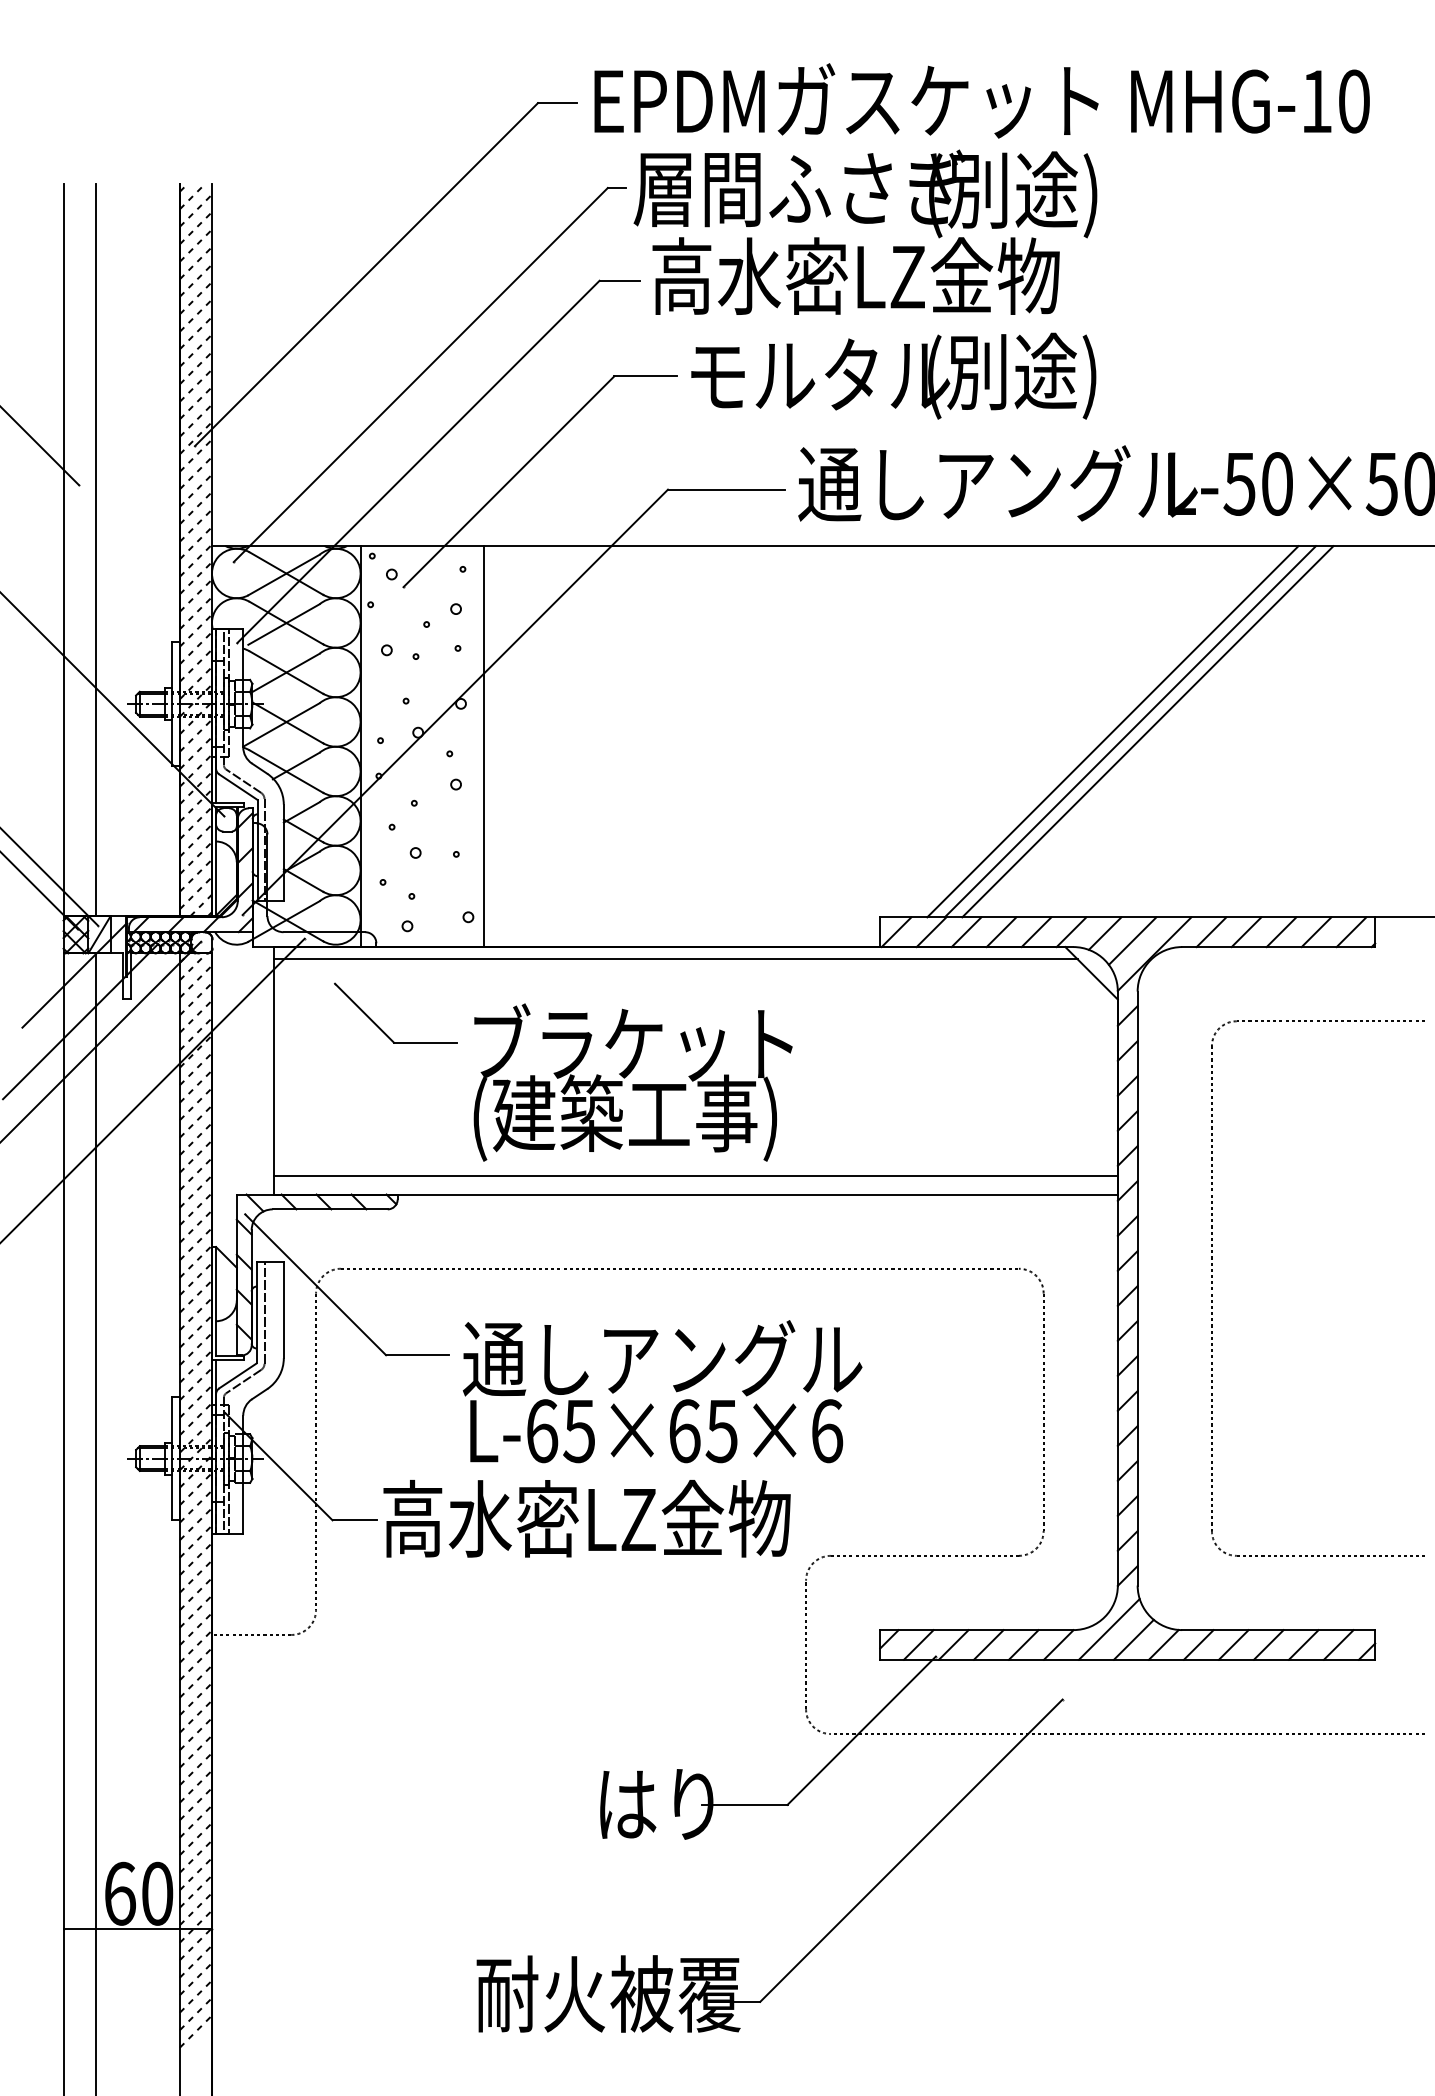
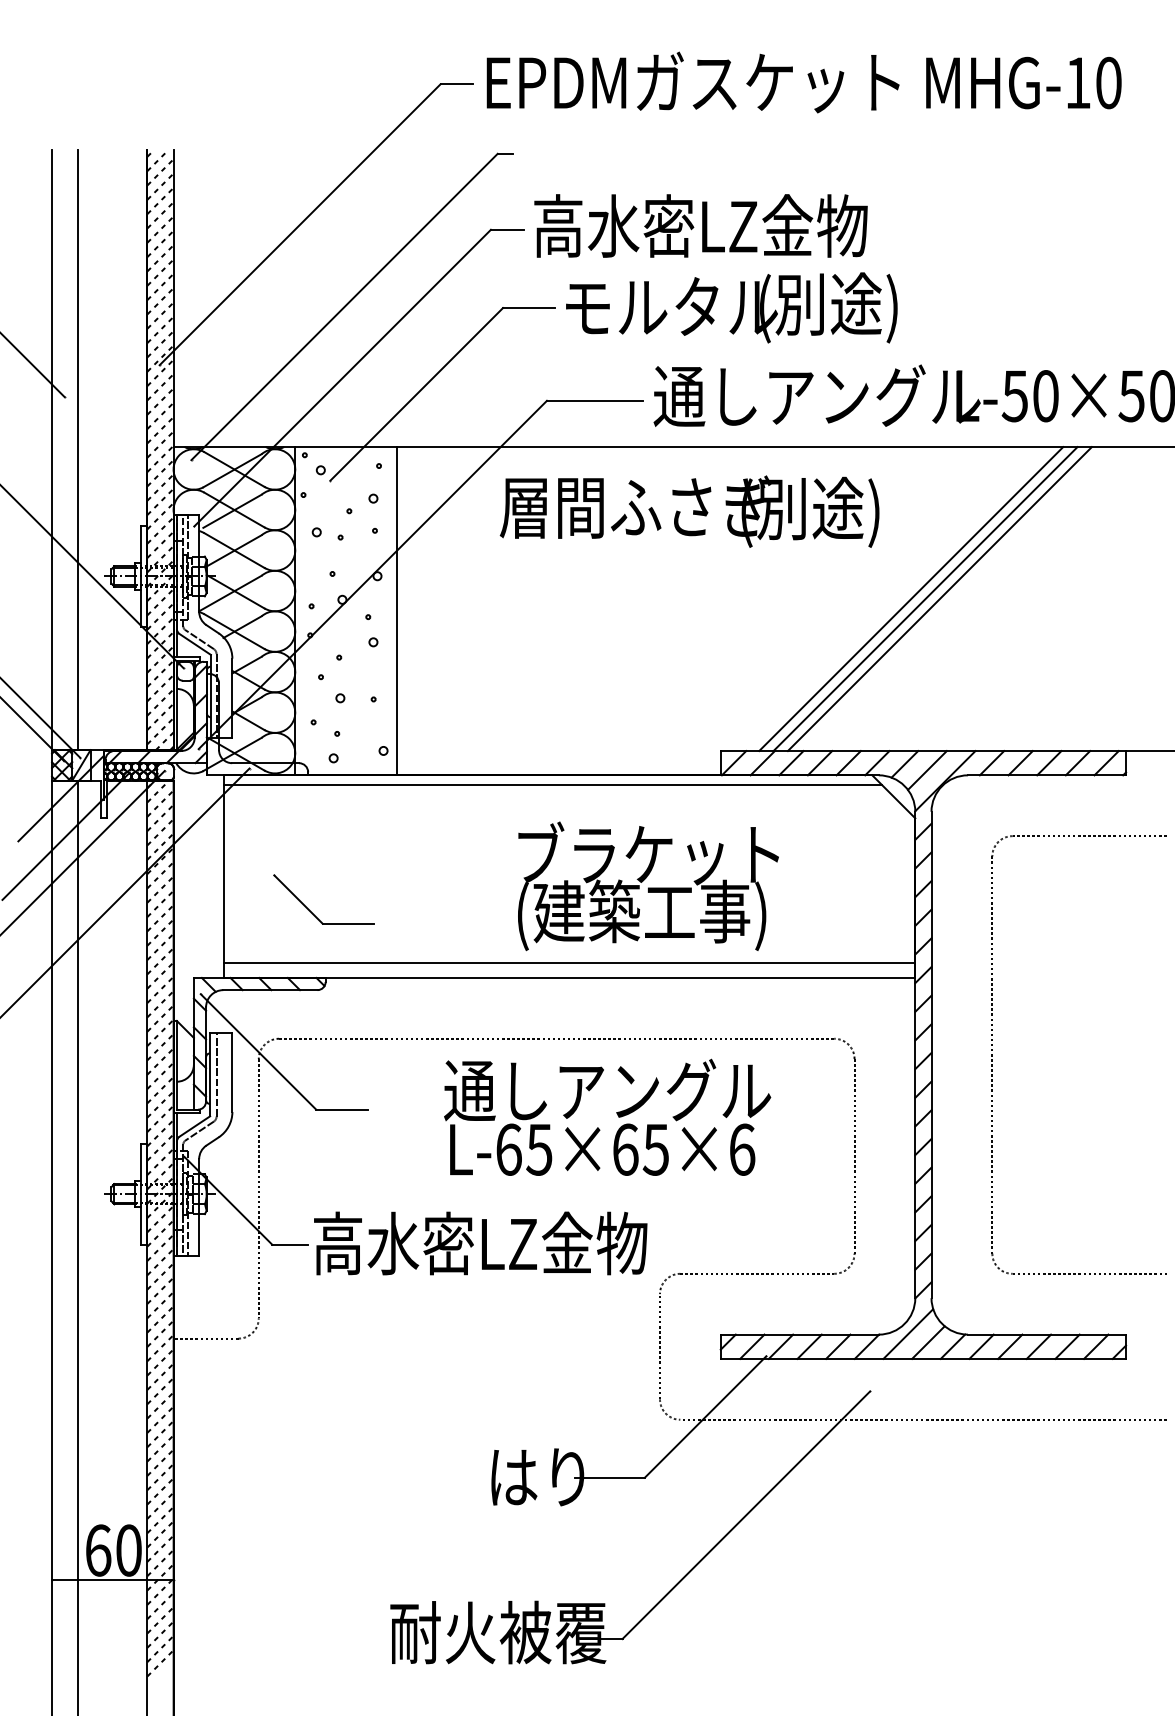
text: (865, 193) -> (689, 511), moved
part: (380, 1027) -> (311, 911), moved
text: (633, 1082) -> (648, 886), moved
text: (662, 1390) -> (607, 1116), moved

